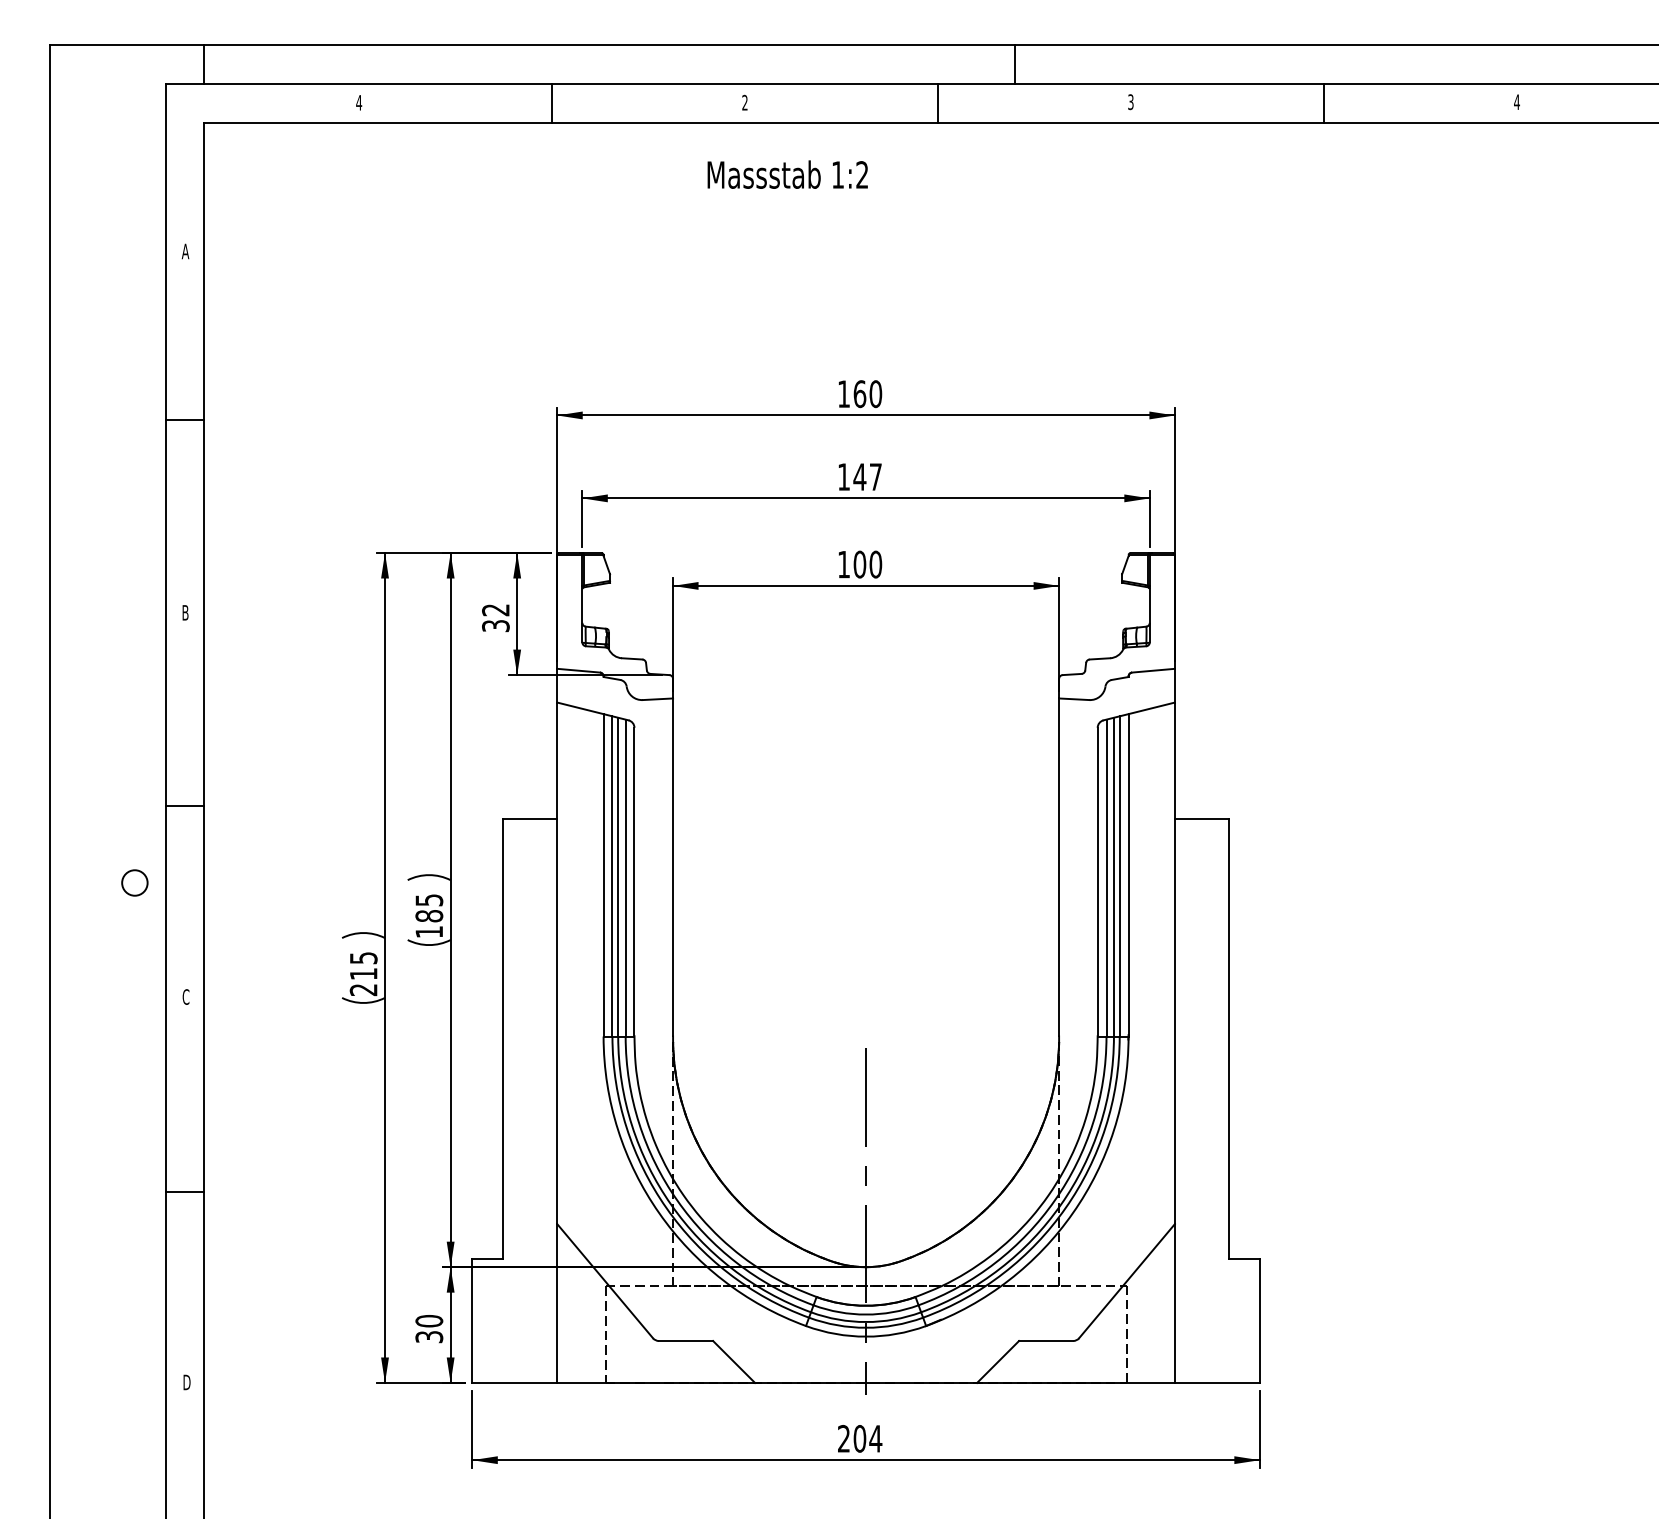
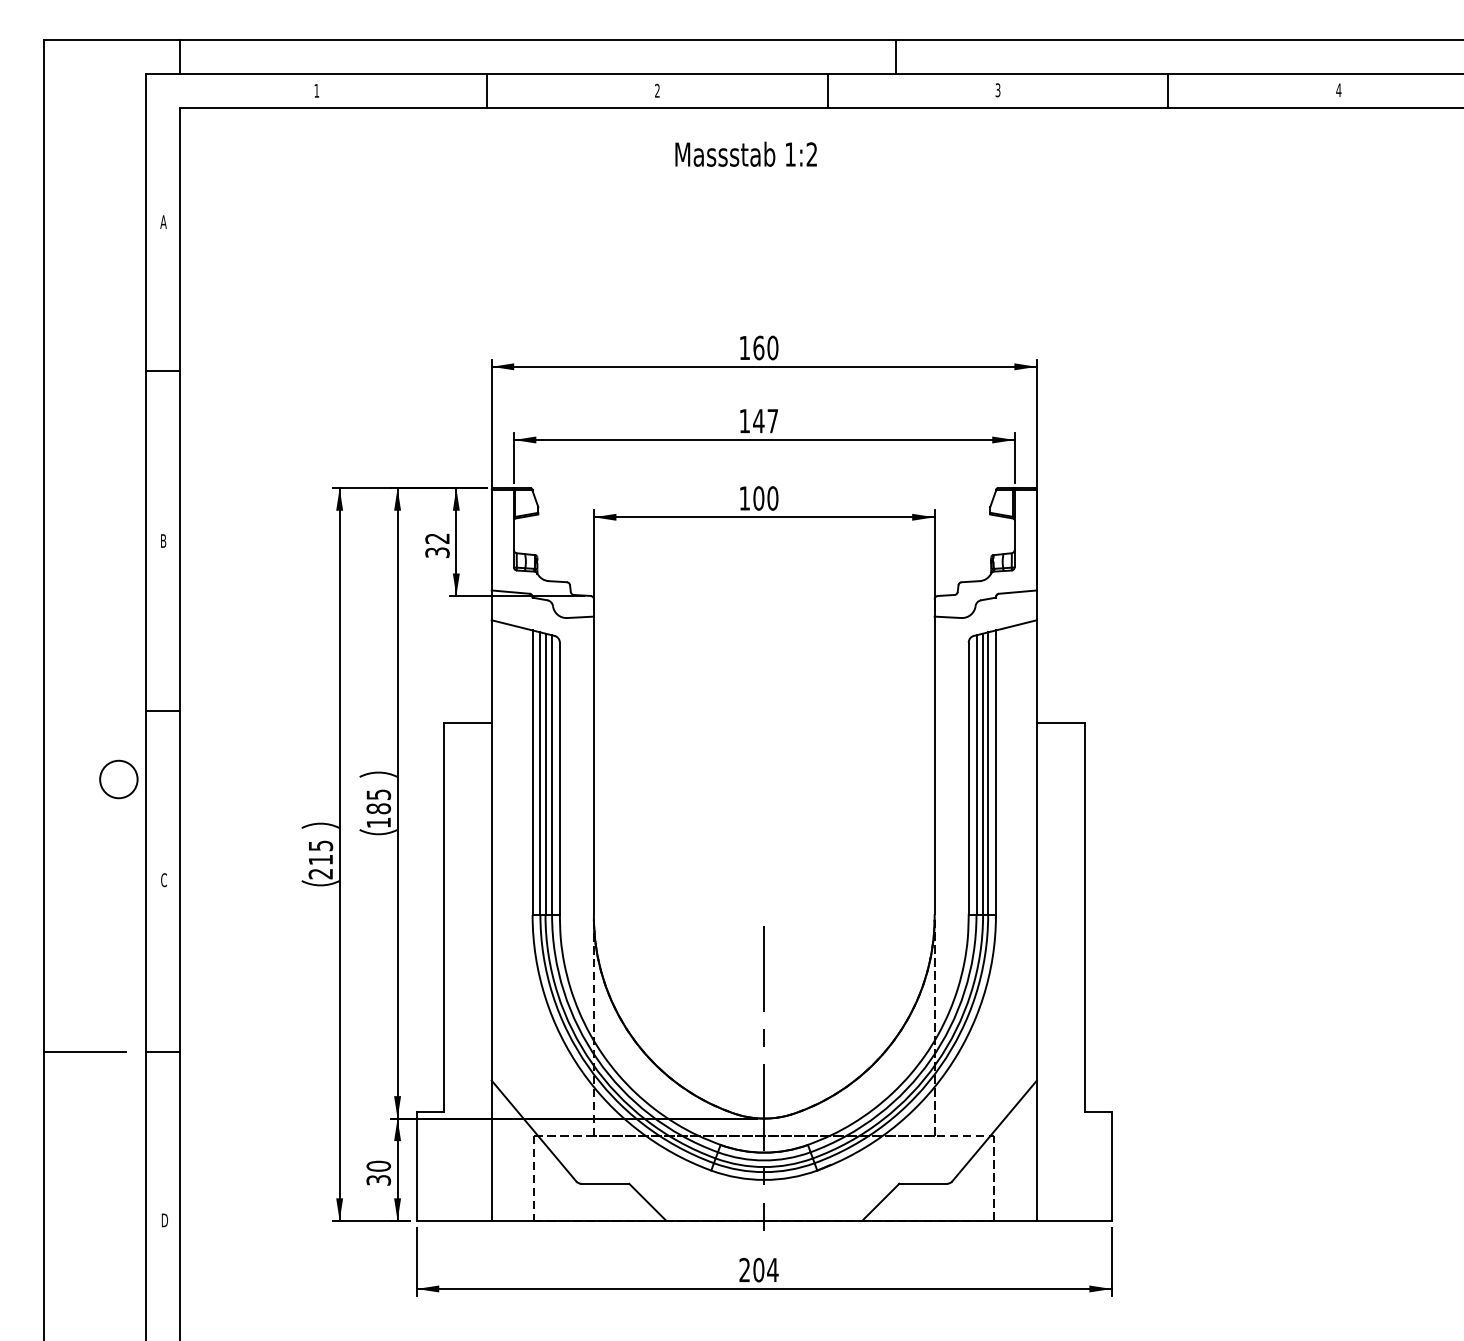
text: (358, 102) -> (316, 90), 4 -> 1
text: (787, 173) -> (745, 153), moved
circle: (134, 882) -> (118, 779), size x1.67
line: (95, 1192) -> (84, 1052), added

